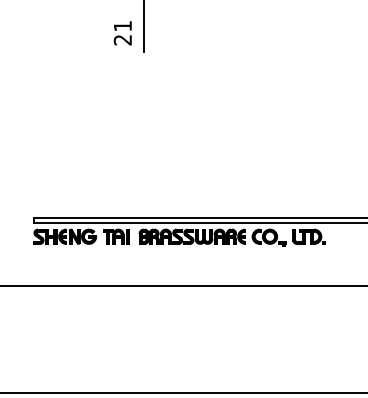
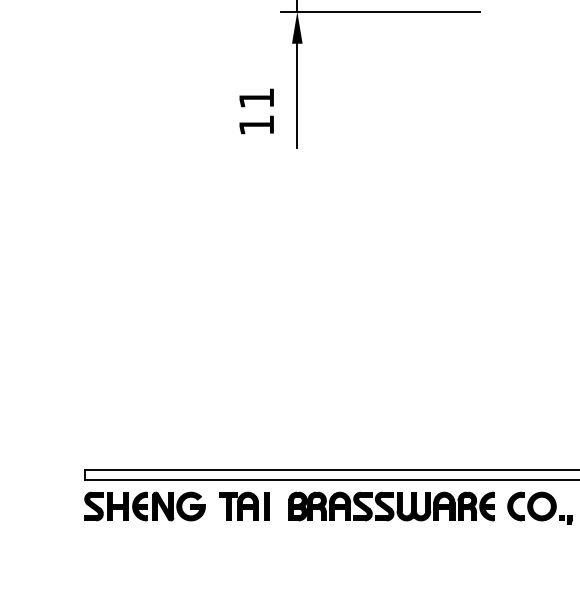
text: (122, 40) -> (255, 126), 21 -> 11

